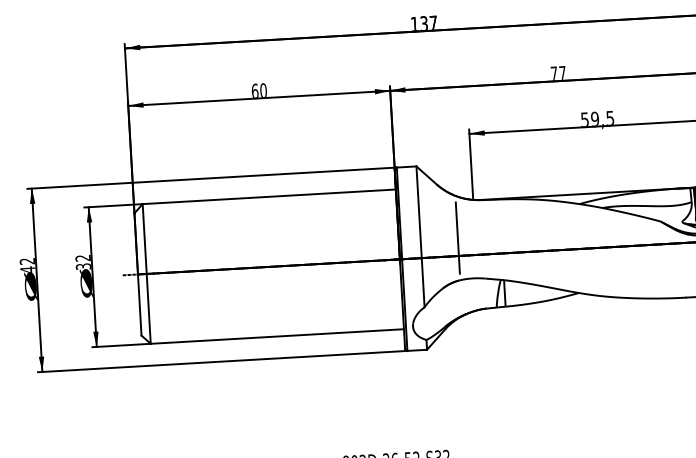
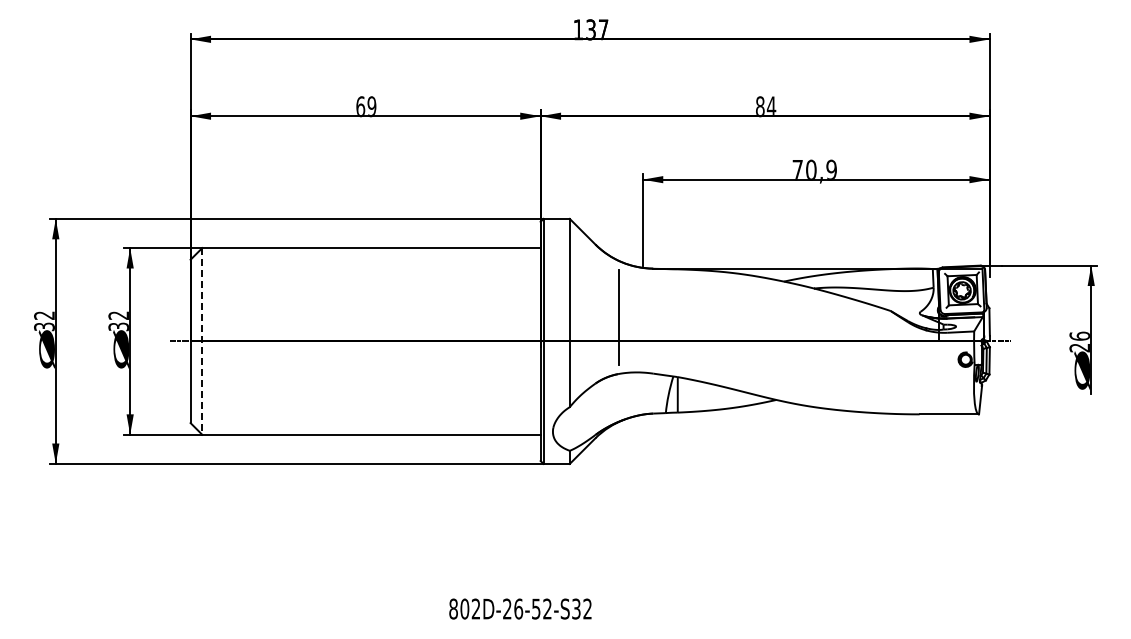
text: (558, 73) -> (766, 106), 77 -> 84
text: (263, 90) -> (371, 106), 60 -> 69
text: (597, 118) -> (814, 168), 59,5 -> 70,9
text: (27, 269) -> (44, 326), 42 -> 32
line: (146, 274) -> (202, 341), solid -> dashed

